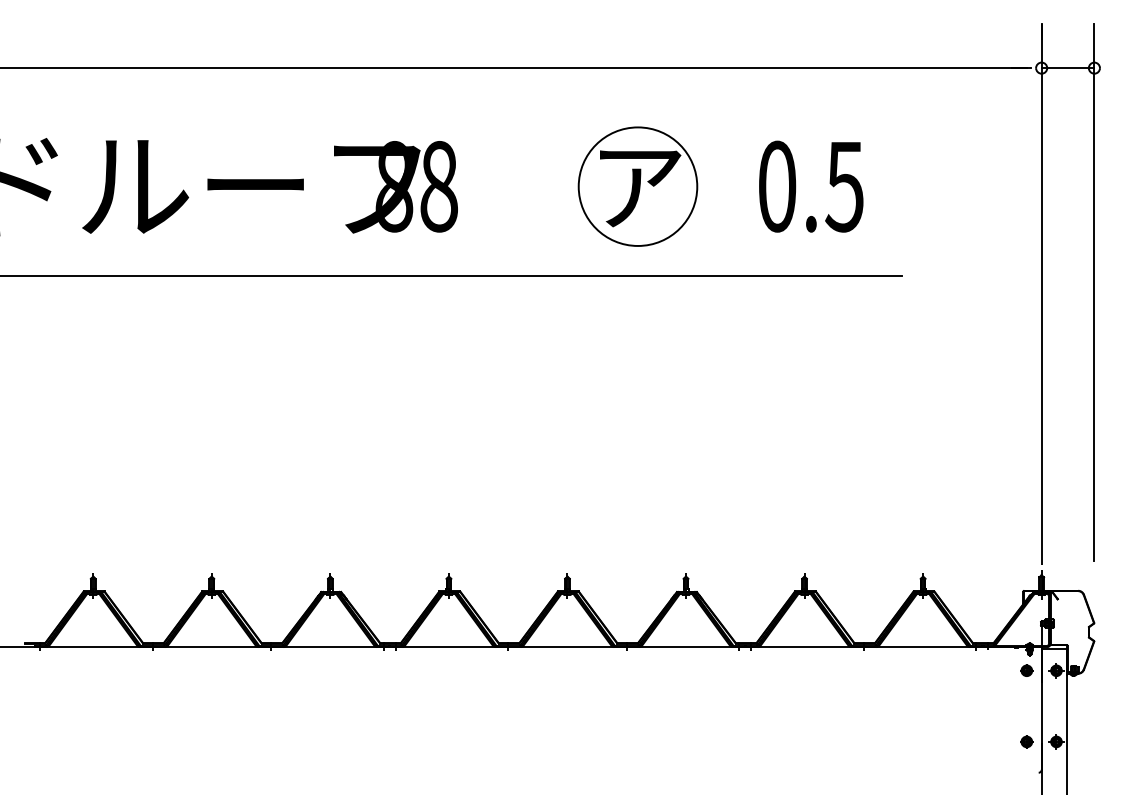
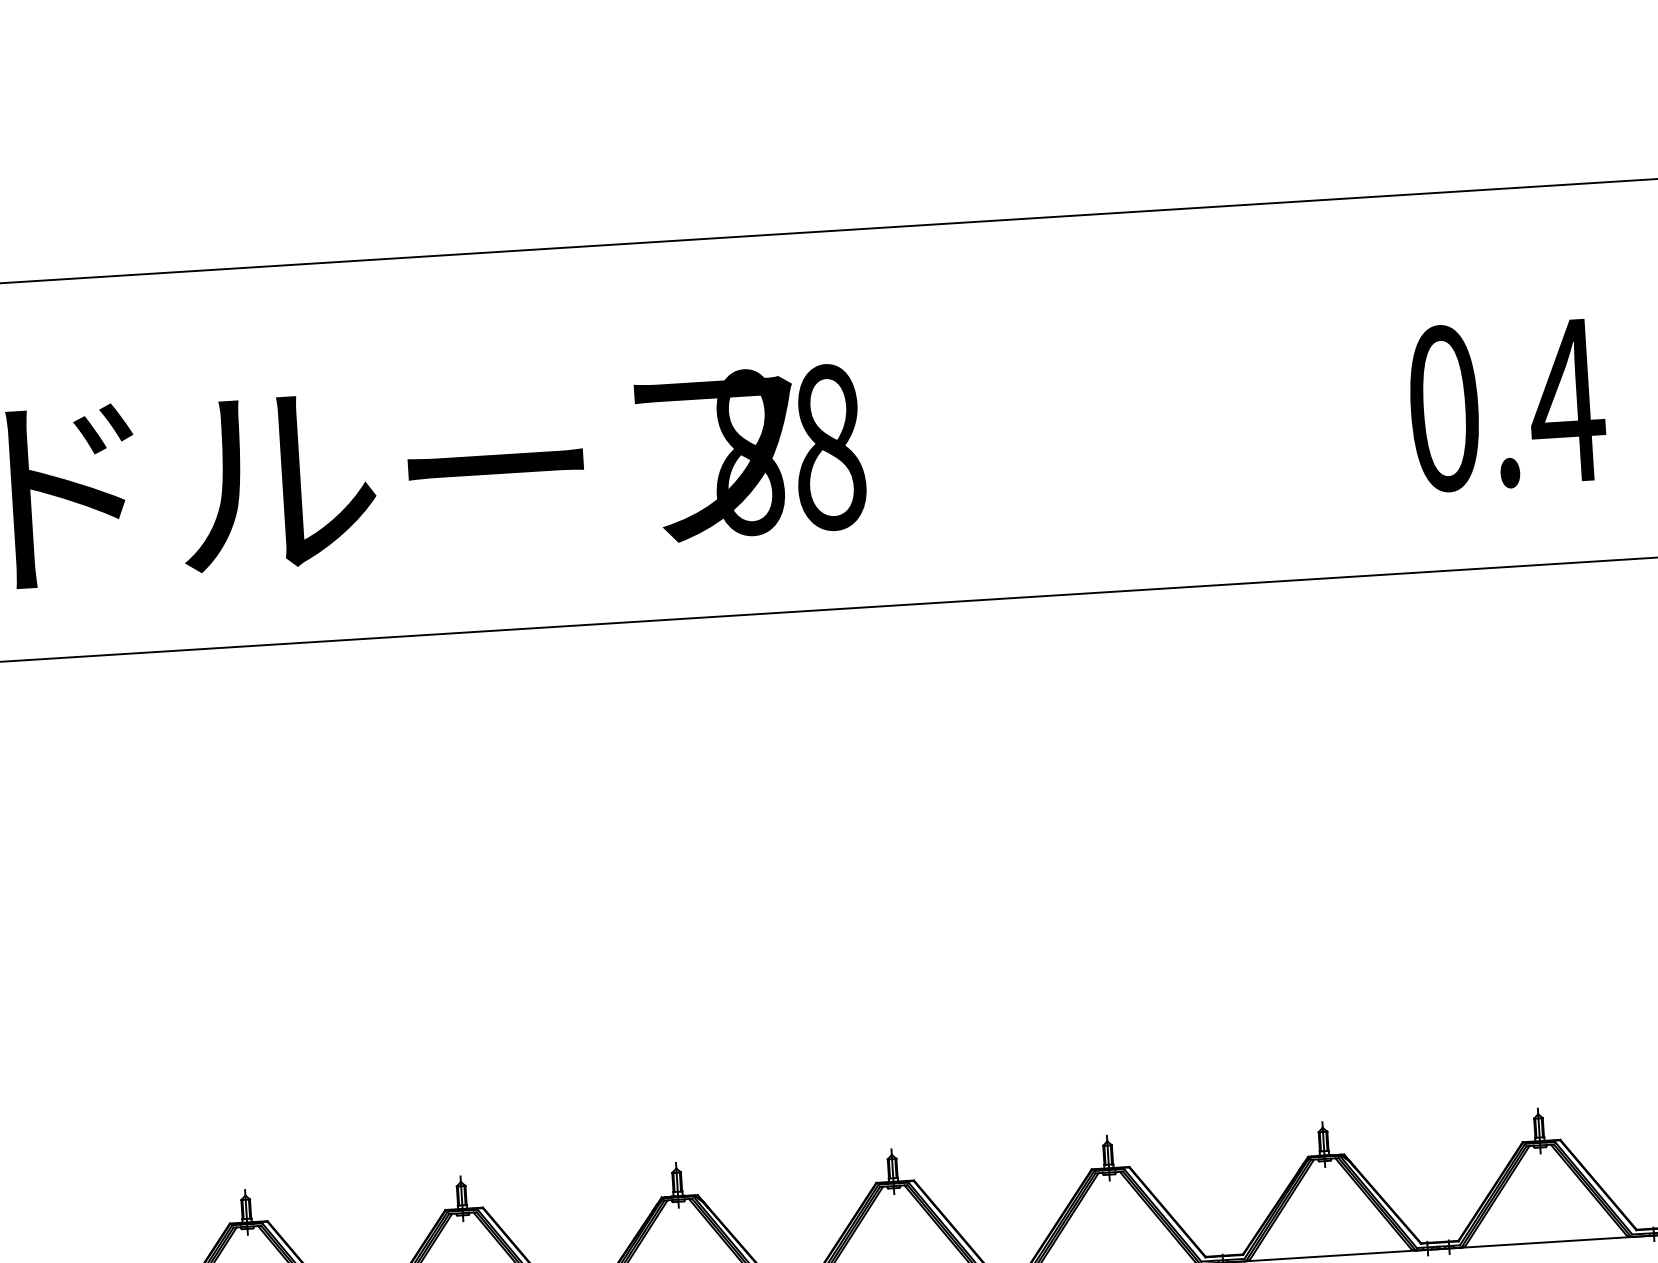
part: (637, 186) -> (1189, 424), removed
text: (844, 187) -> (1566, 402), 0.5 -> 0.4

